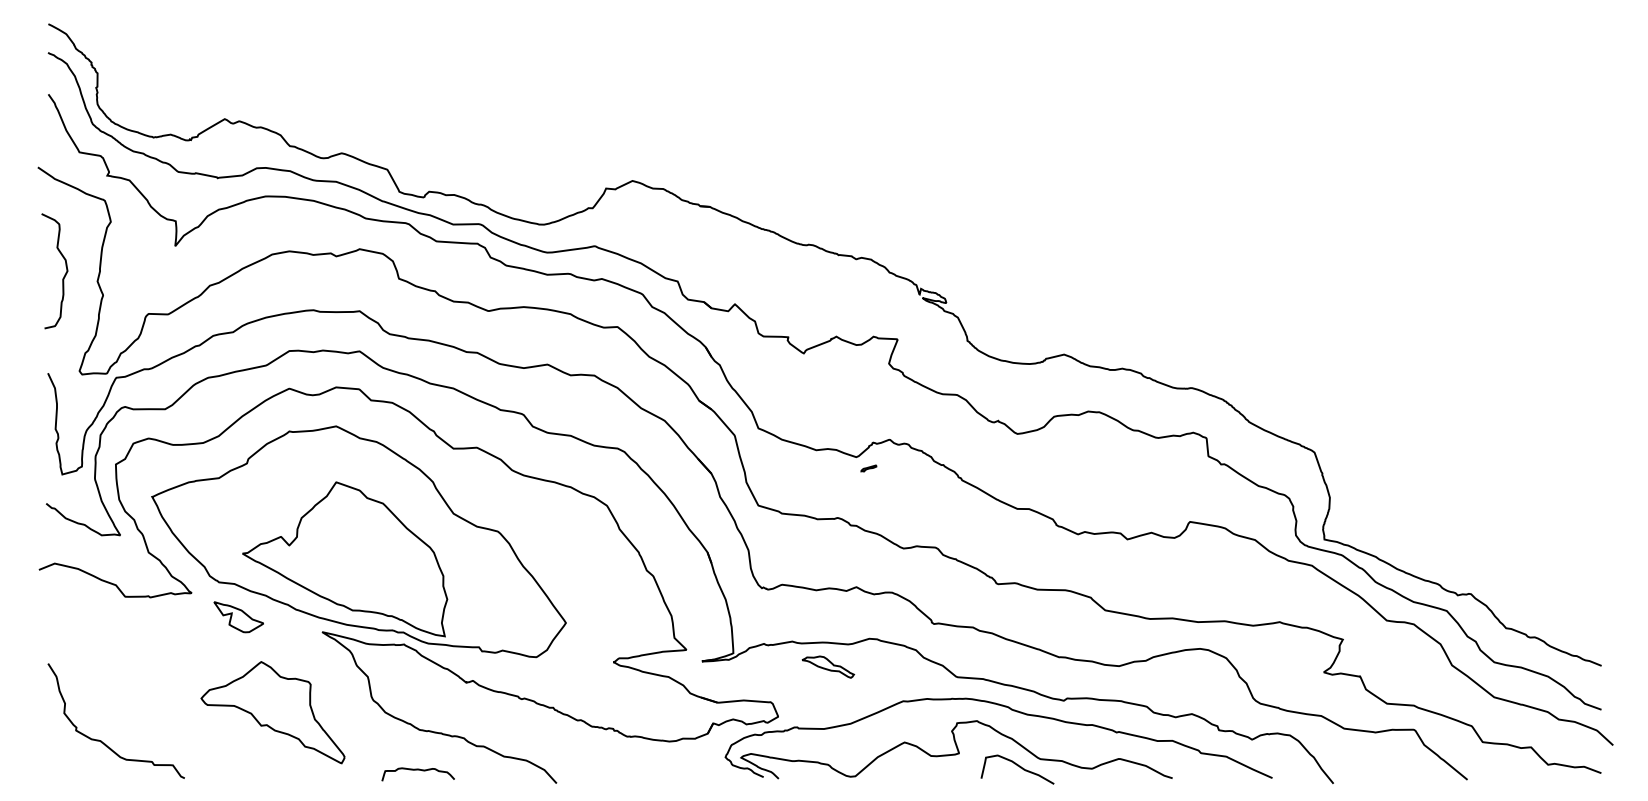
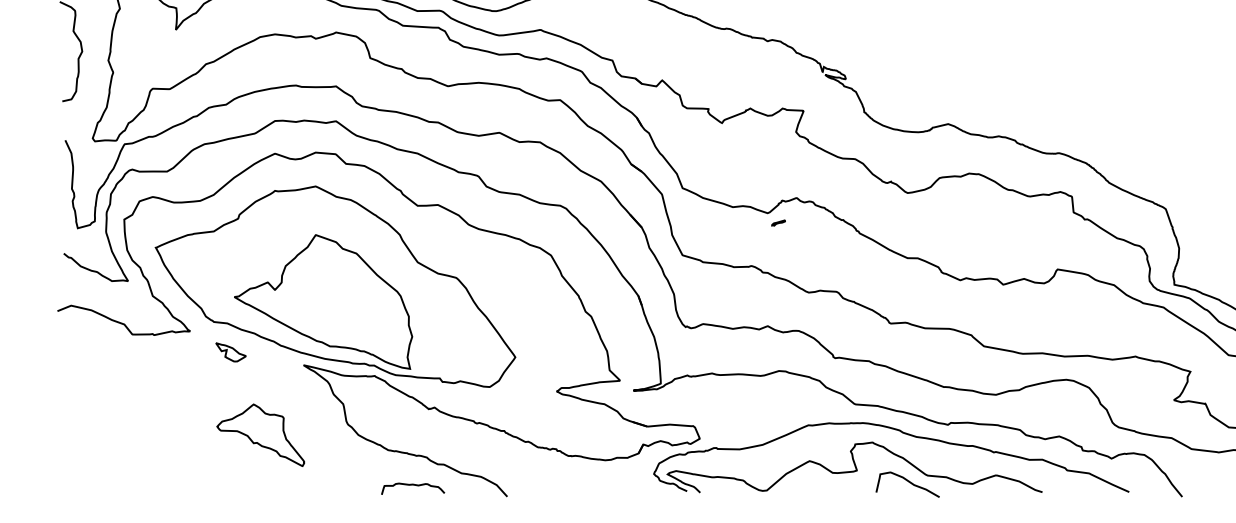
part: (238, 617) -> (230, 352), size x0.7
part: (828, 666) -> (743, 395), removed
part: (272, 712) -> (260, 435), size x0.7
curve: (101, 740) -> (111, 459), removed
curve: (417, 770) -> (412, 485), moved

